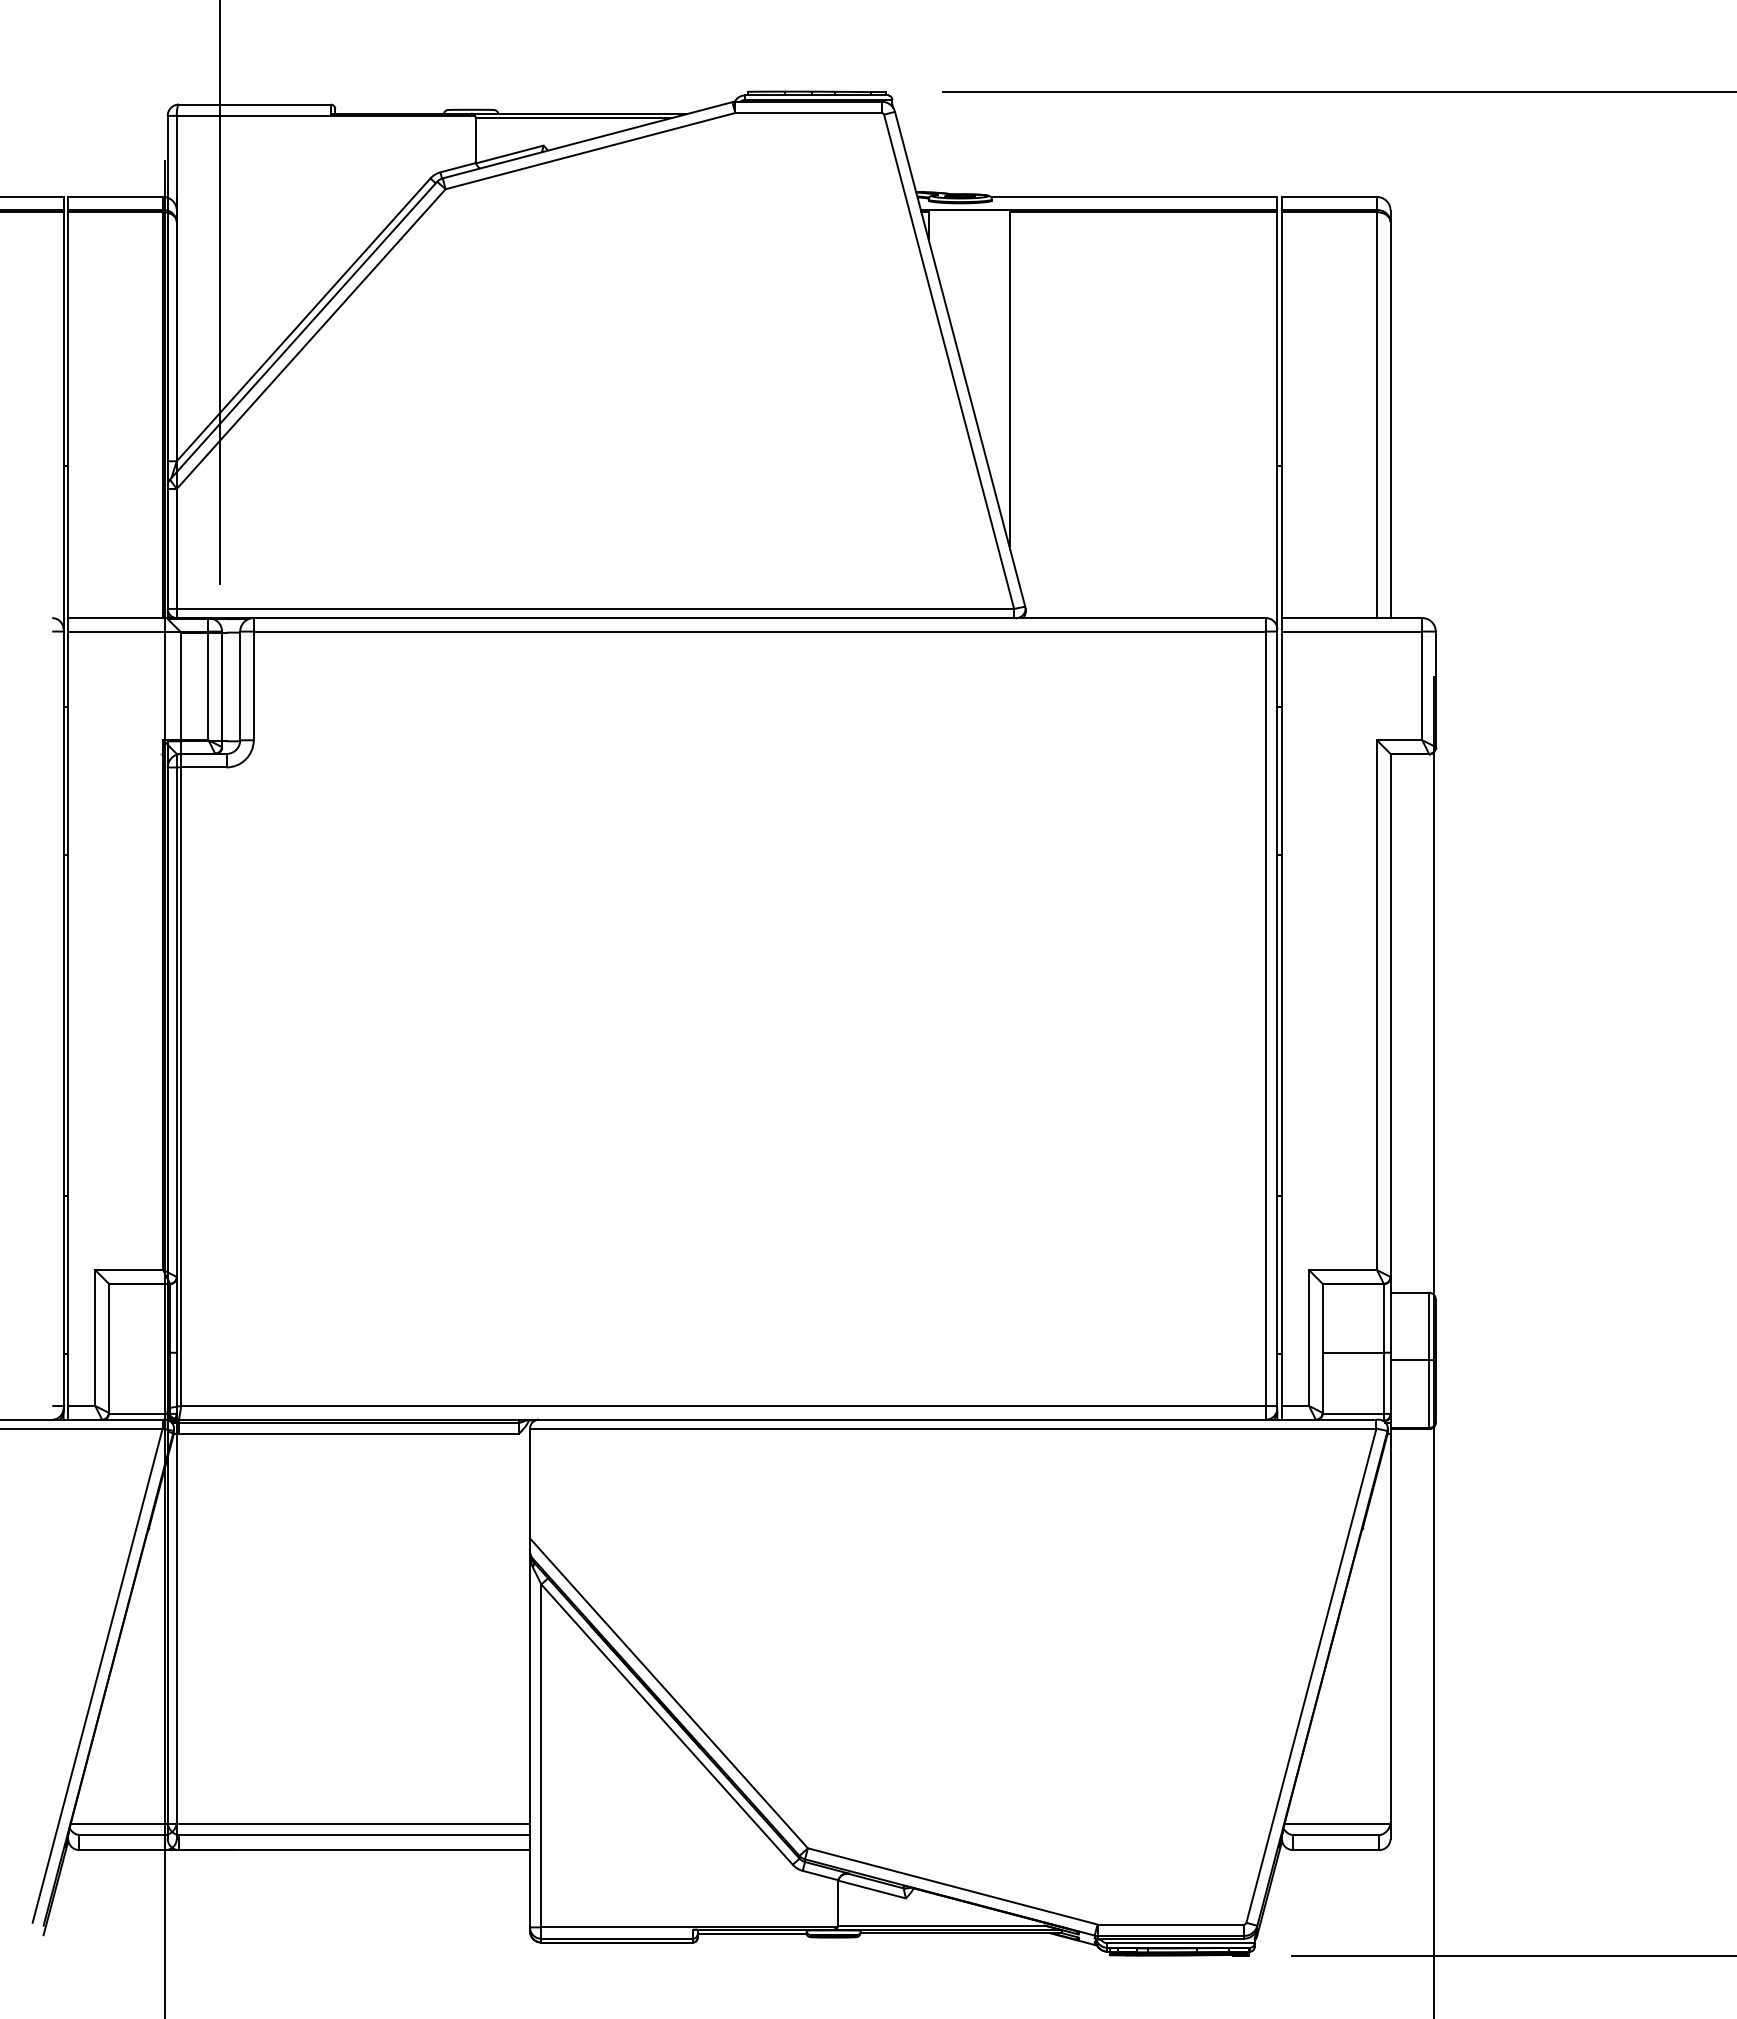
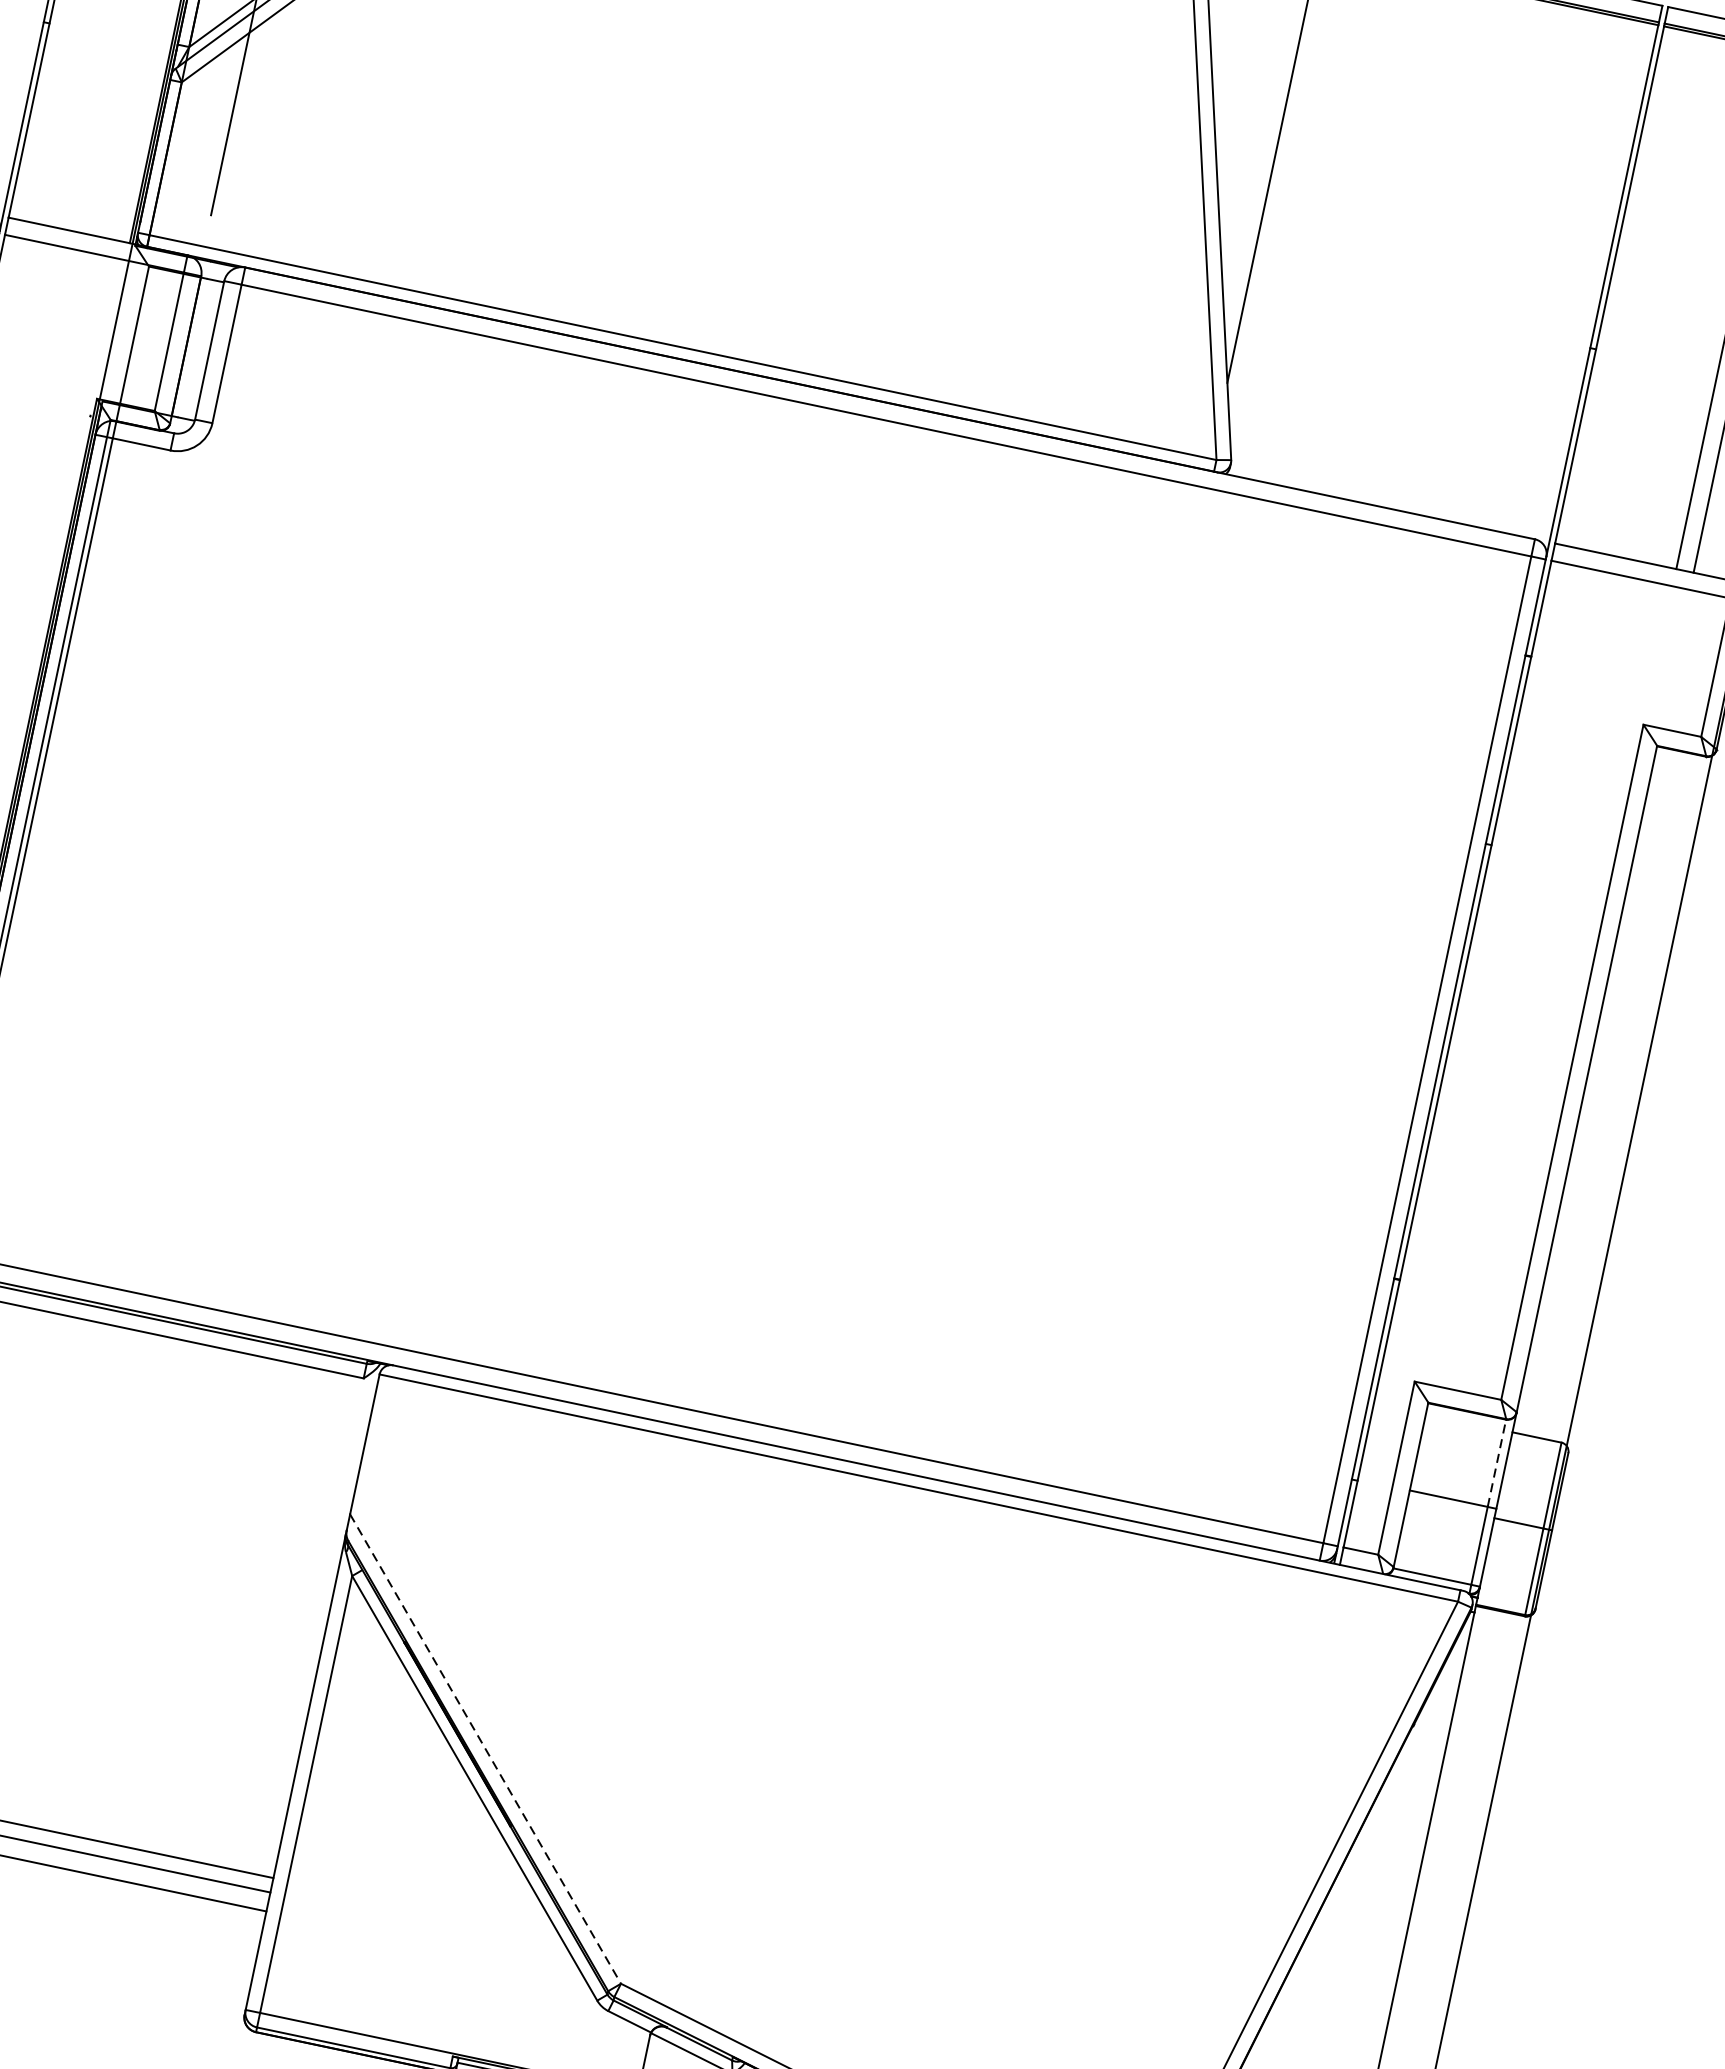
line: (1383, 1317) -> (1496, 1461), solid -> dashed
line: (669, 1693) -> (486, 1749), solid -> dashed

